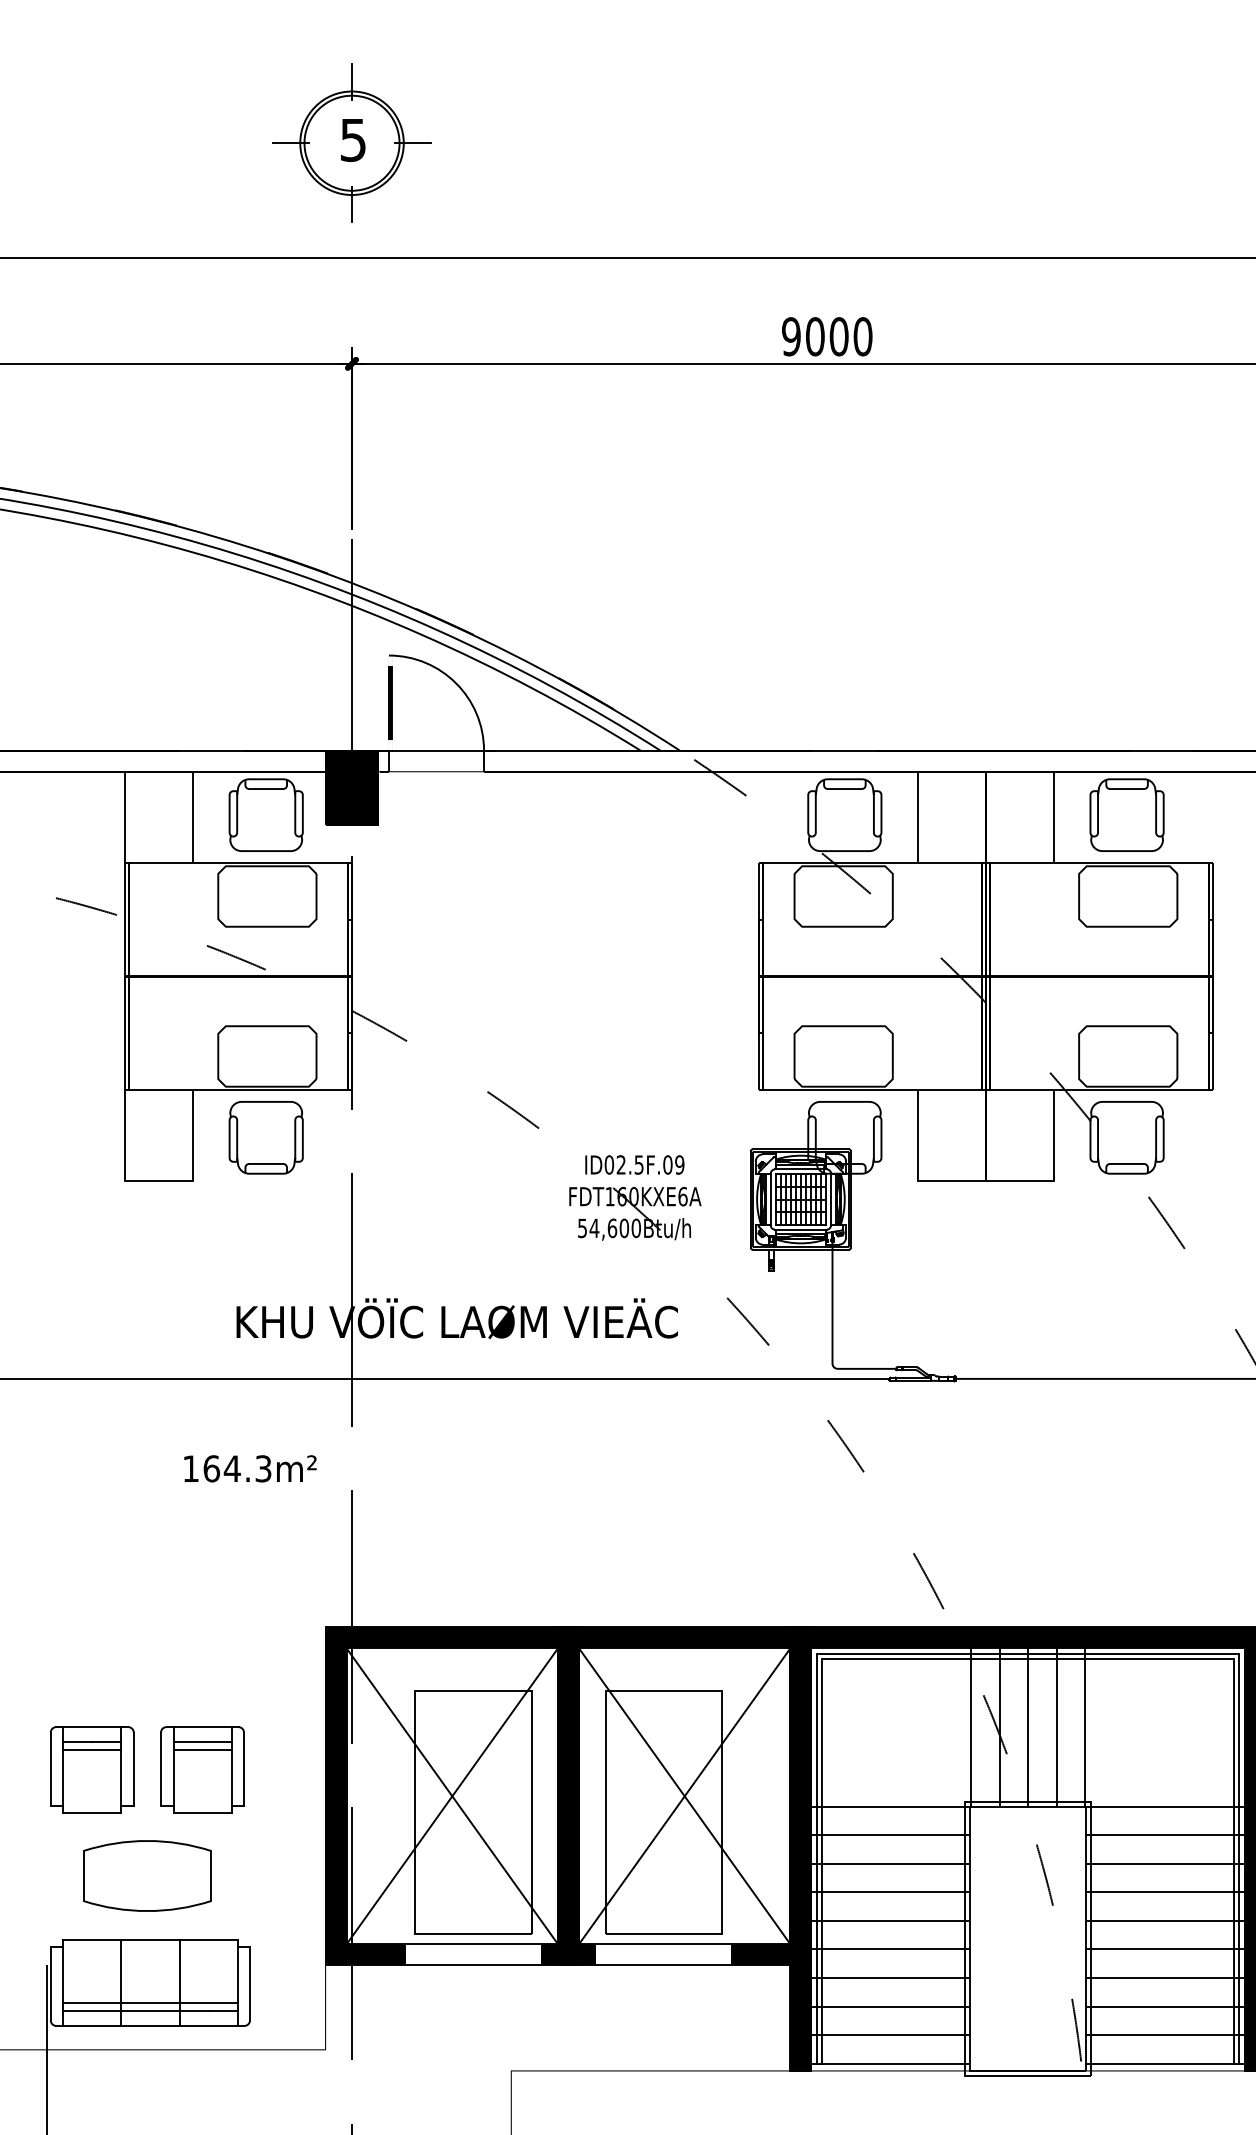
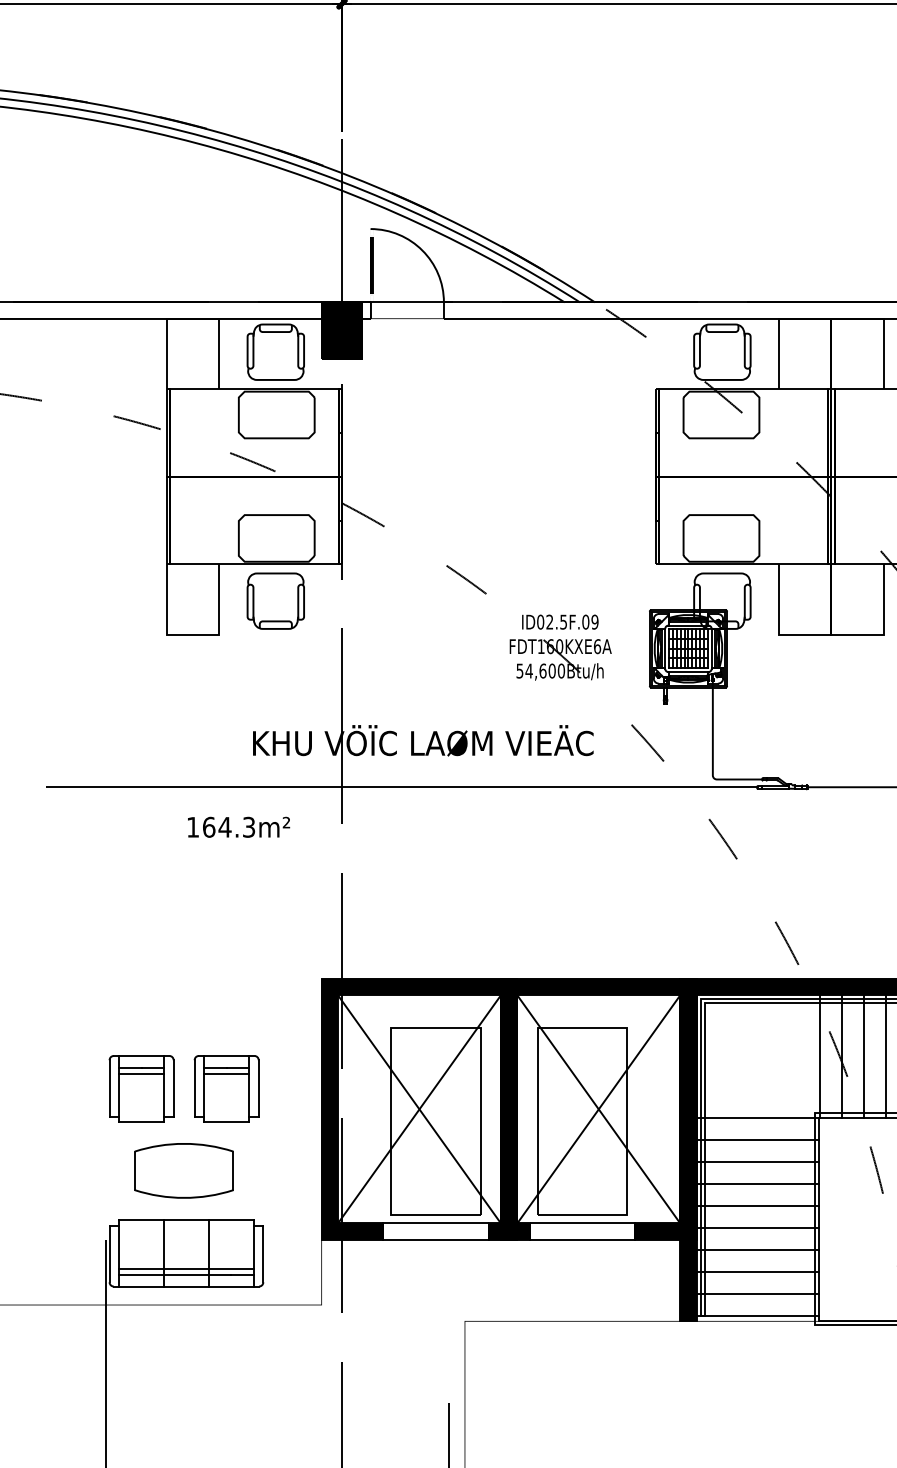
text: (250, 1468) -> (239, 827), moved

